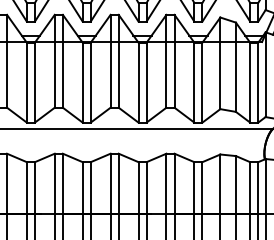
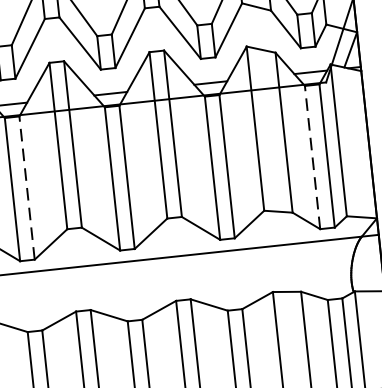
line: (90, 82) -> (26, 187), solid -> dashed
line: (250, 82) -> (313, 157), solid -> dashed

